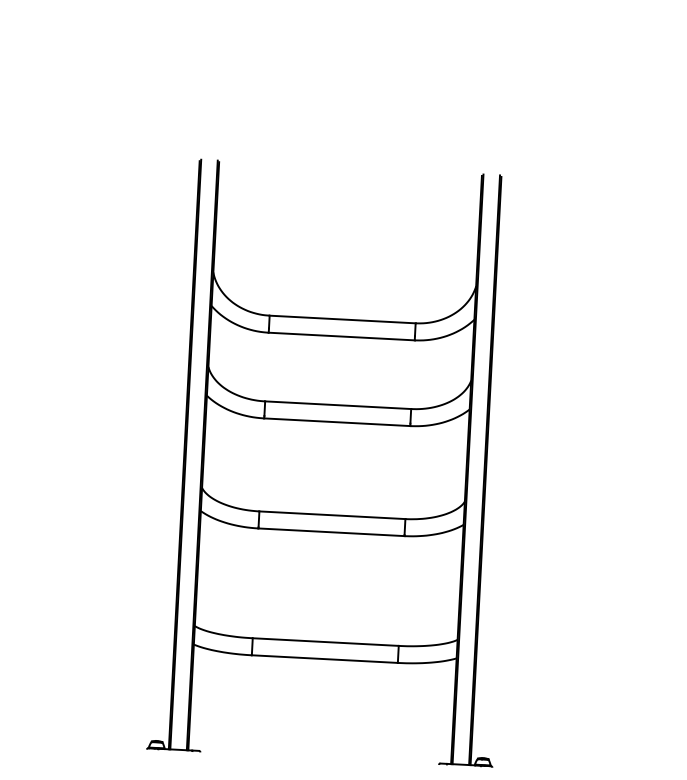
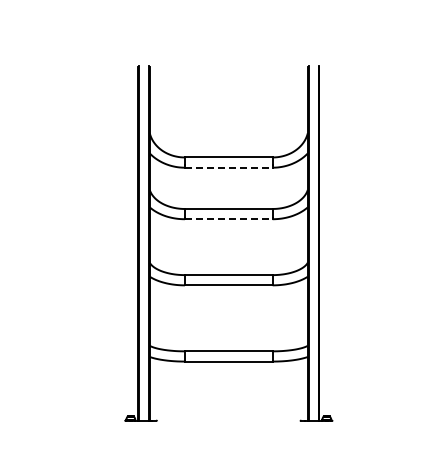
line: (341, 336) -> (228, 167), solid -> dashed
line: (336, 422) -> (228, 219), solid -> dashed

